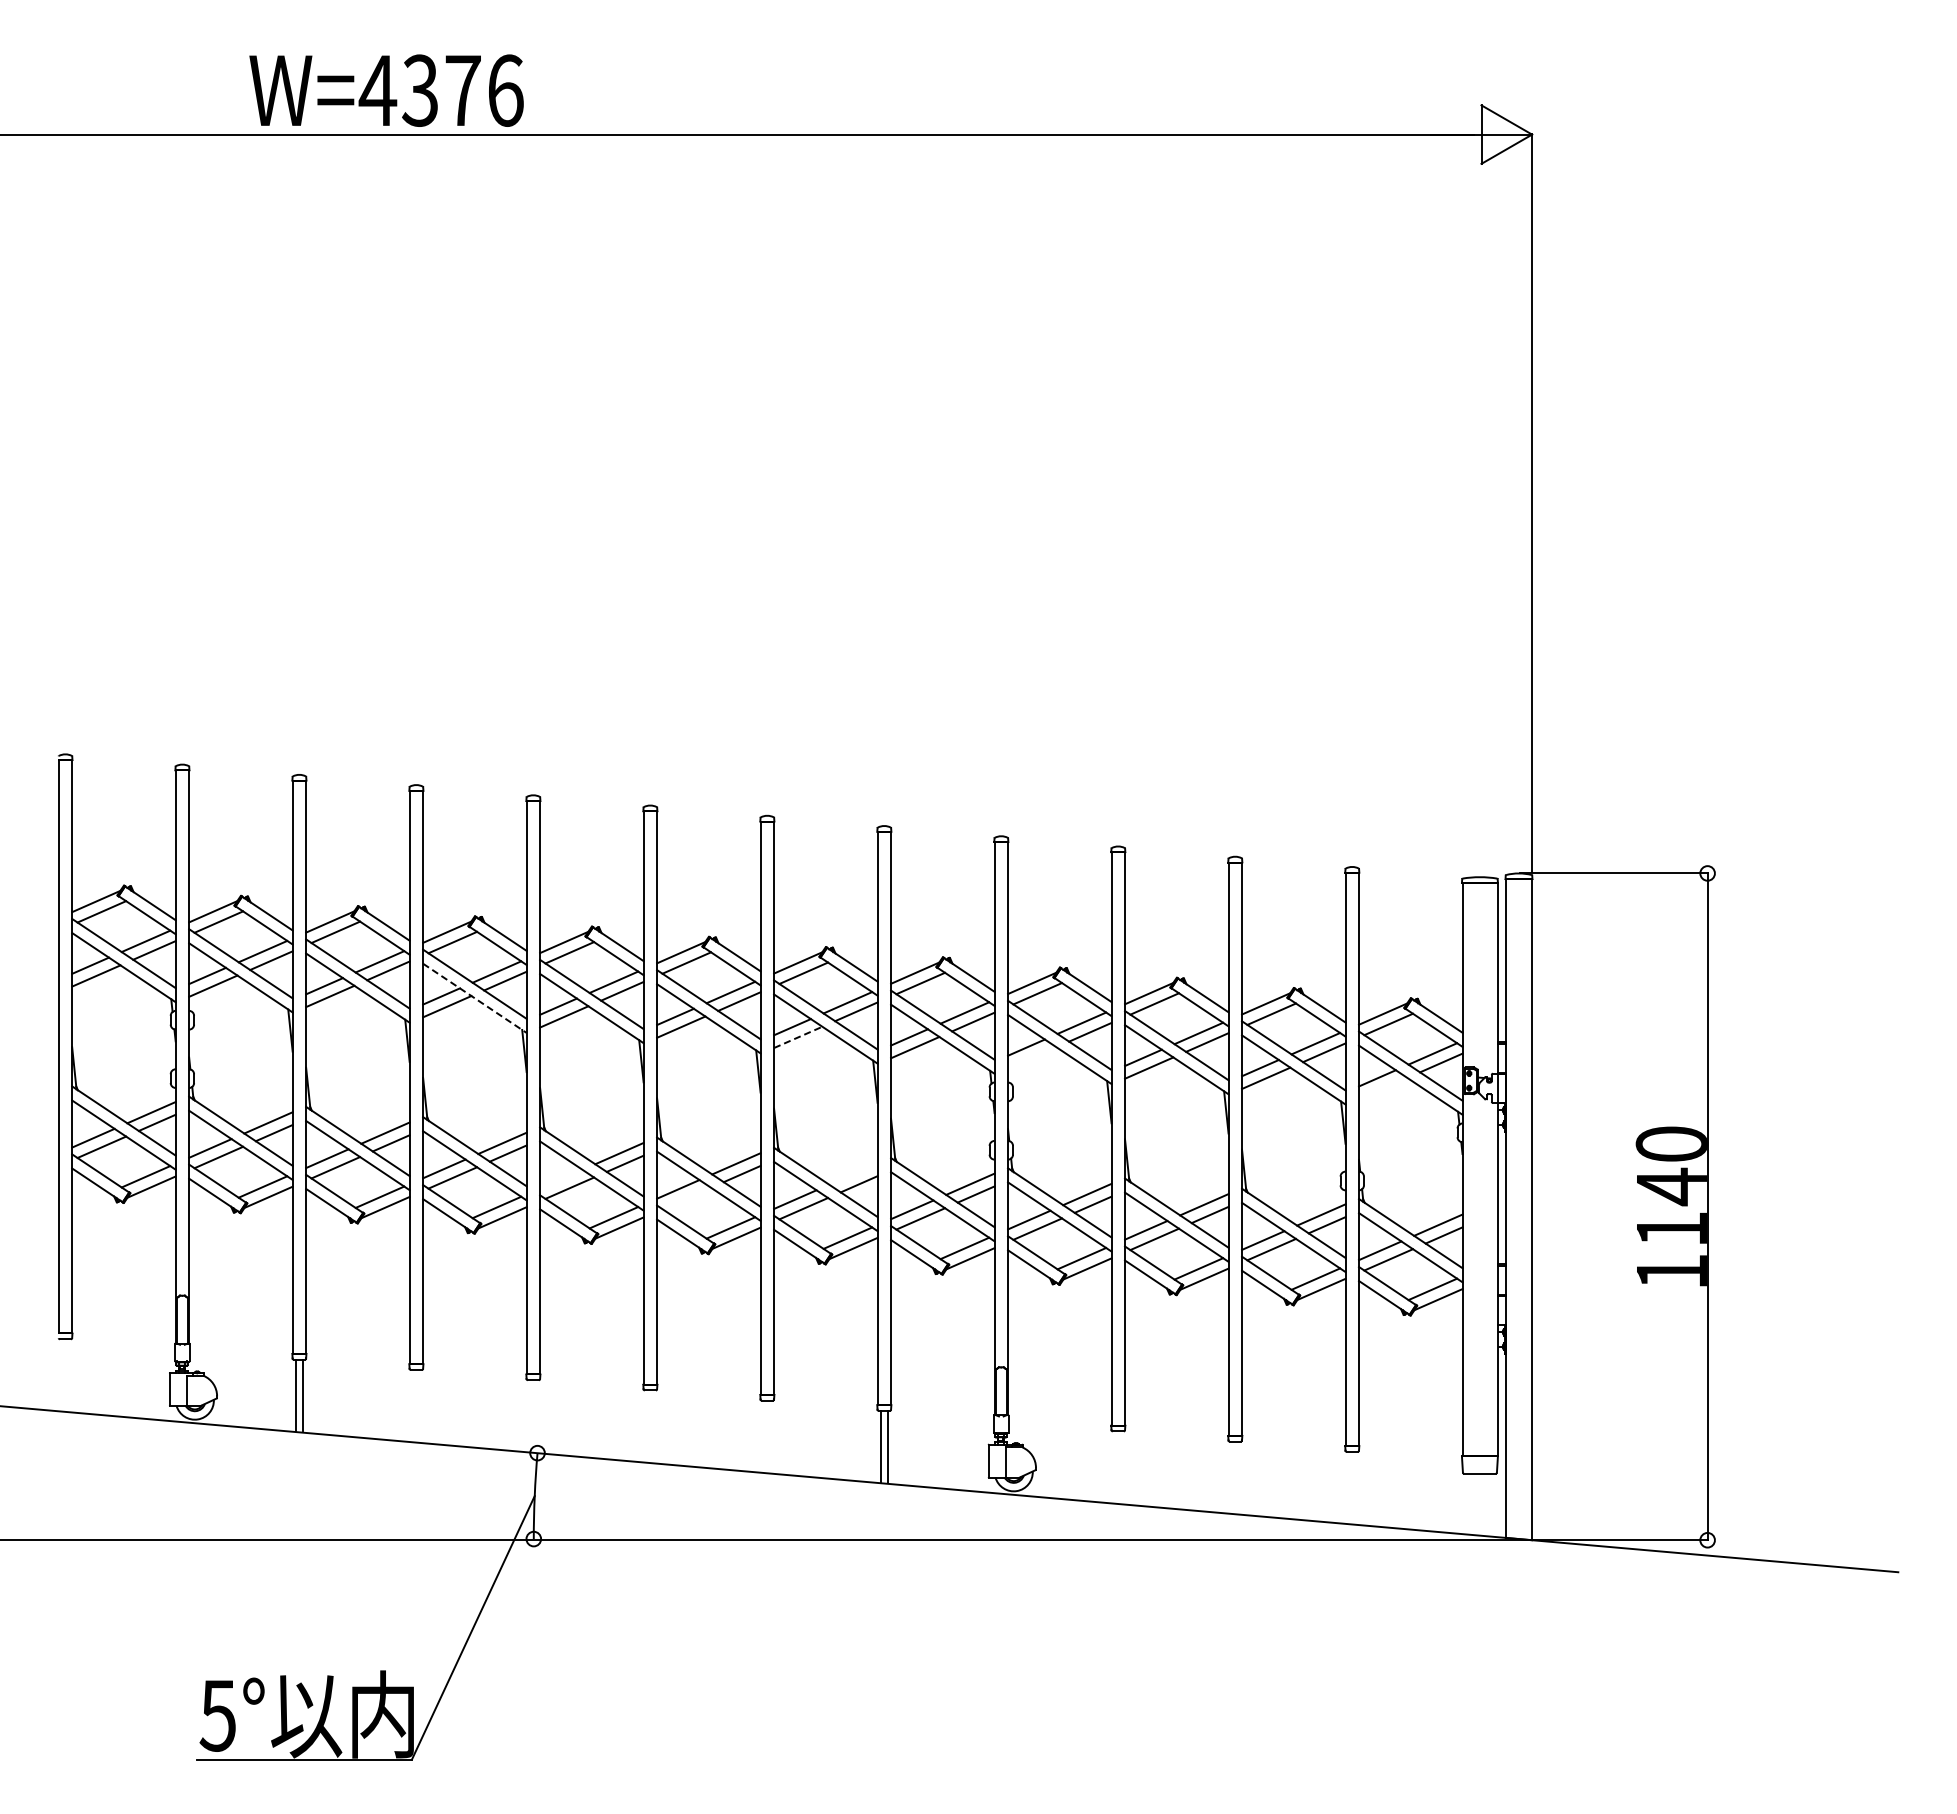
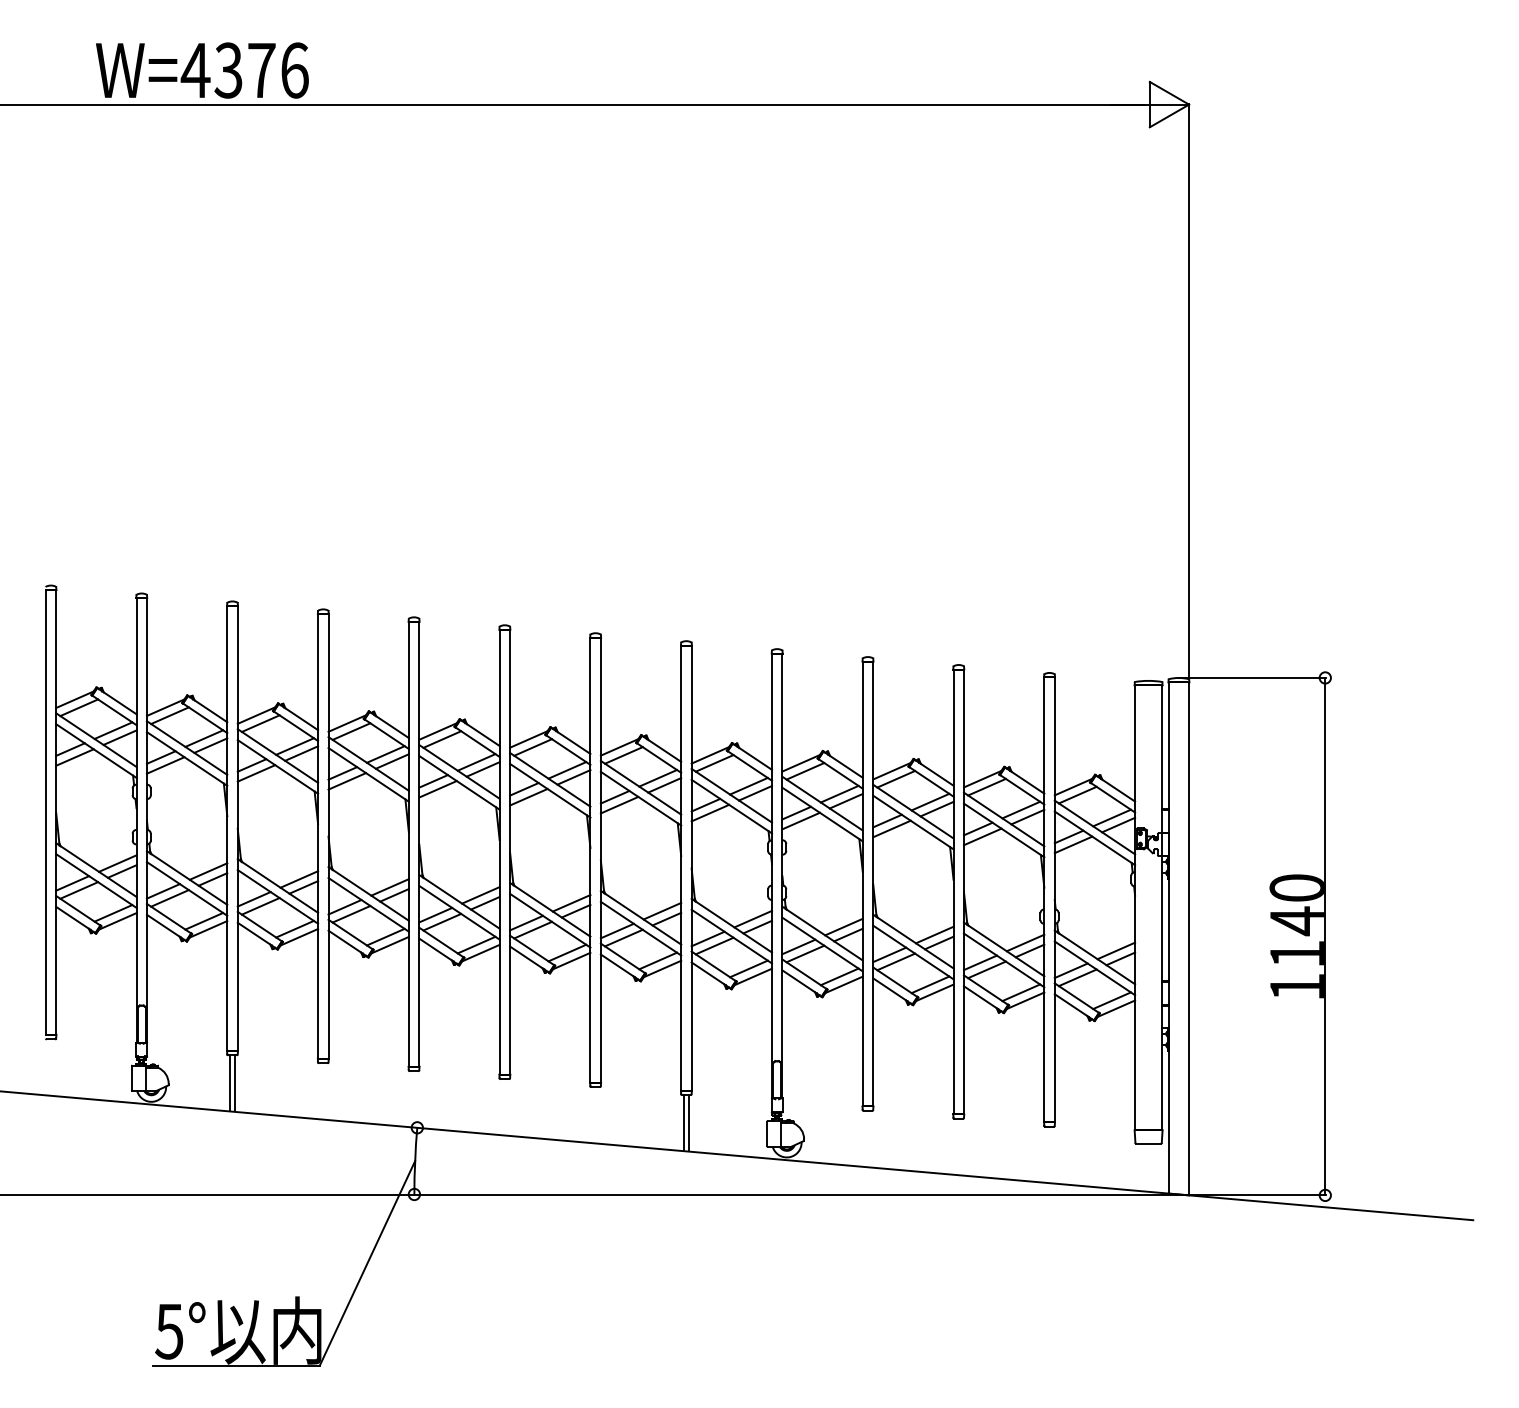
text: (386, 90) -> (202, 70), moved
line: (475, 998) -> (369, 775), dashed -> solid
line: (798, 1037) -> (619, 805), dashed -> solid
line: (1032, 1057) -> (801, 820), added
line: (1383, 1088) -> (1073, 844), added
line: (853, 1173) -> (662, 910), added
line: (561, 1178) -> (435, 914), added
line: (686, 1198) -> (532, 930), added

